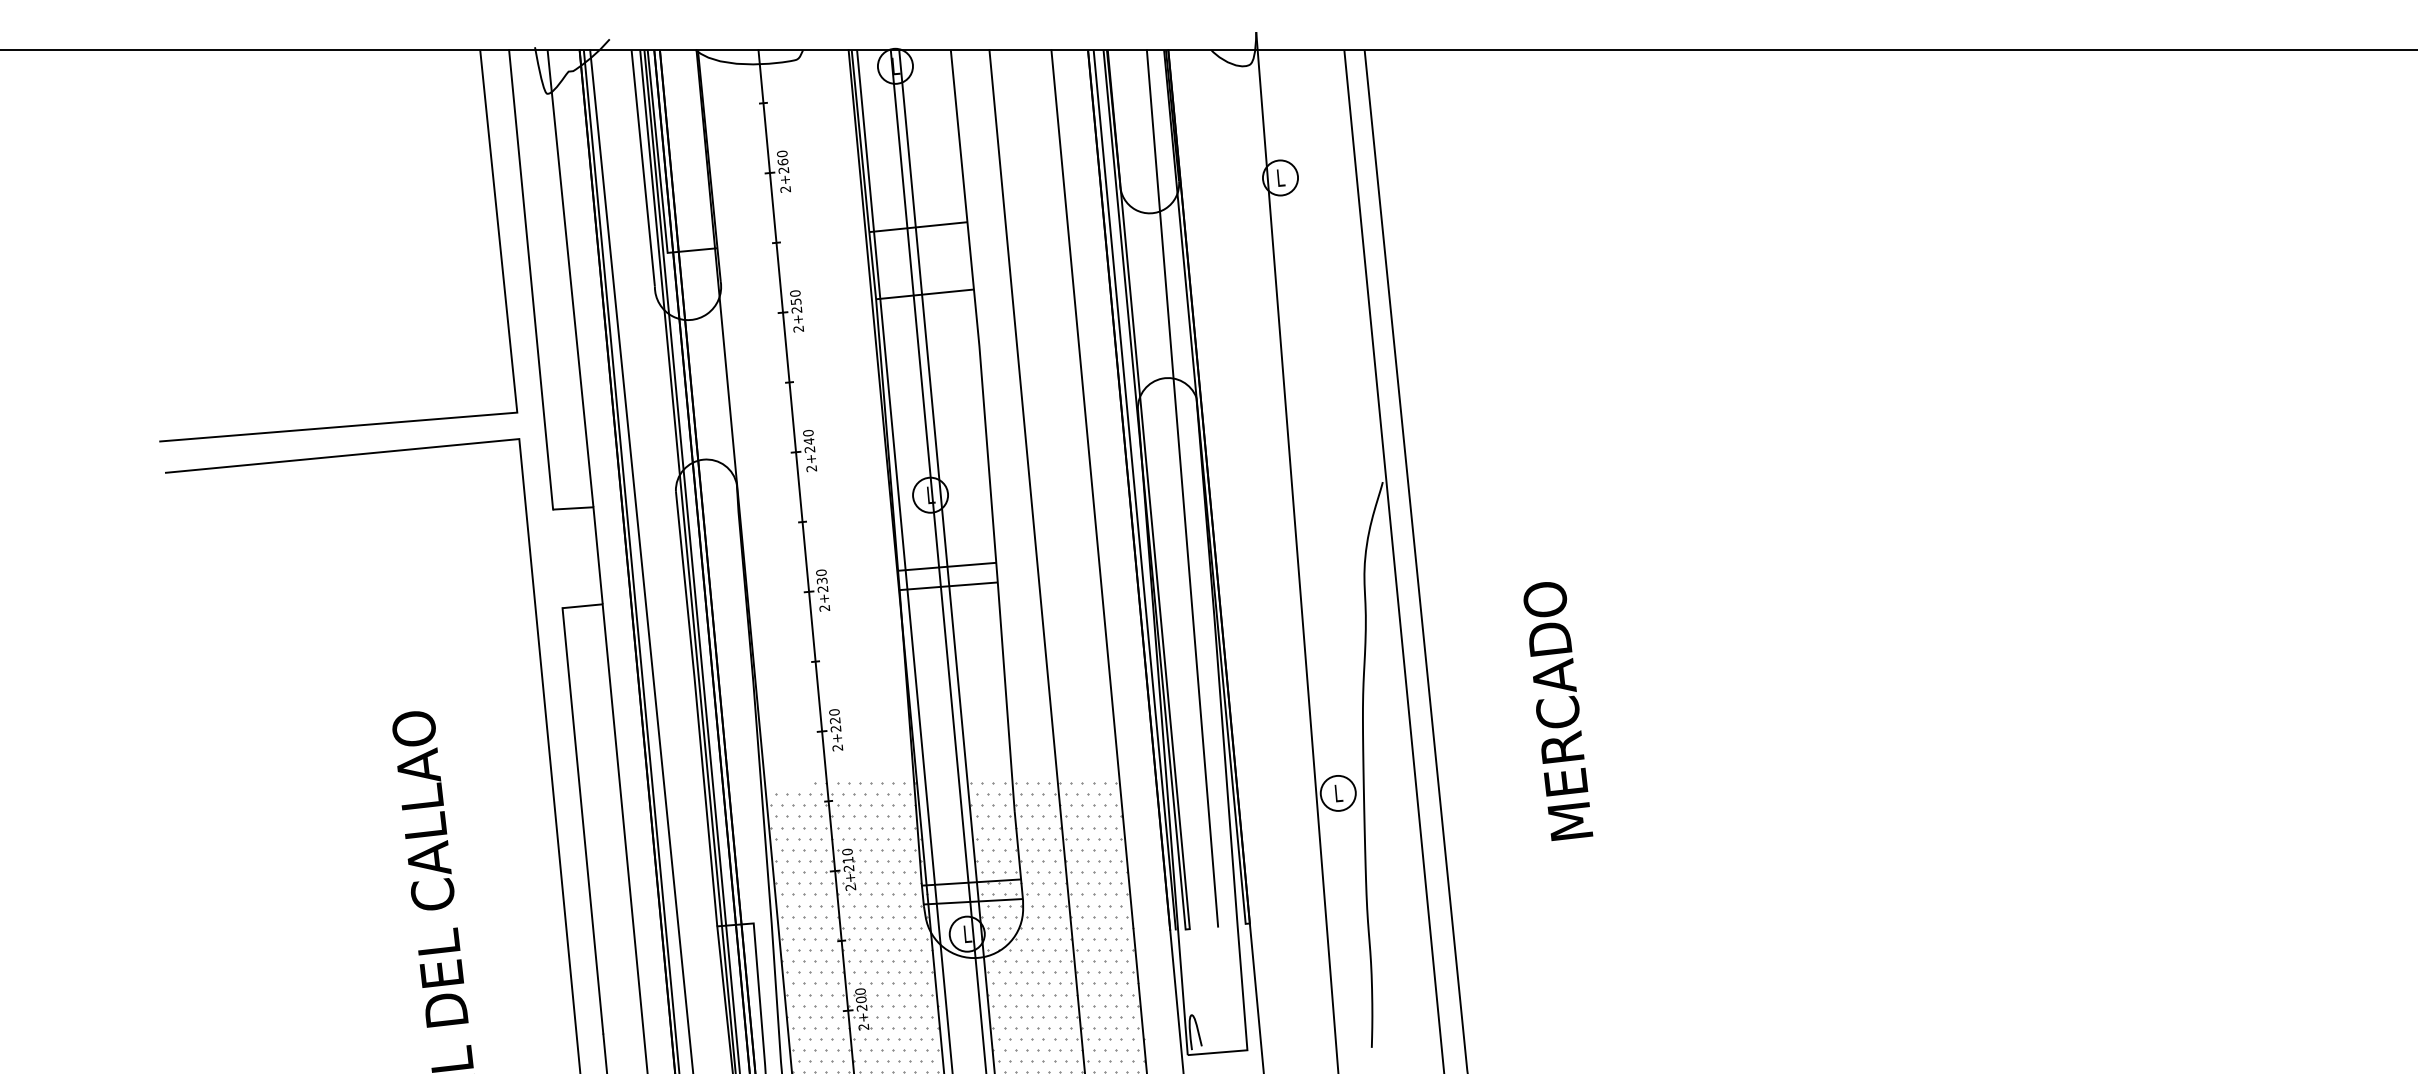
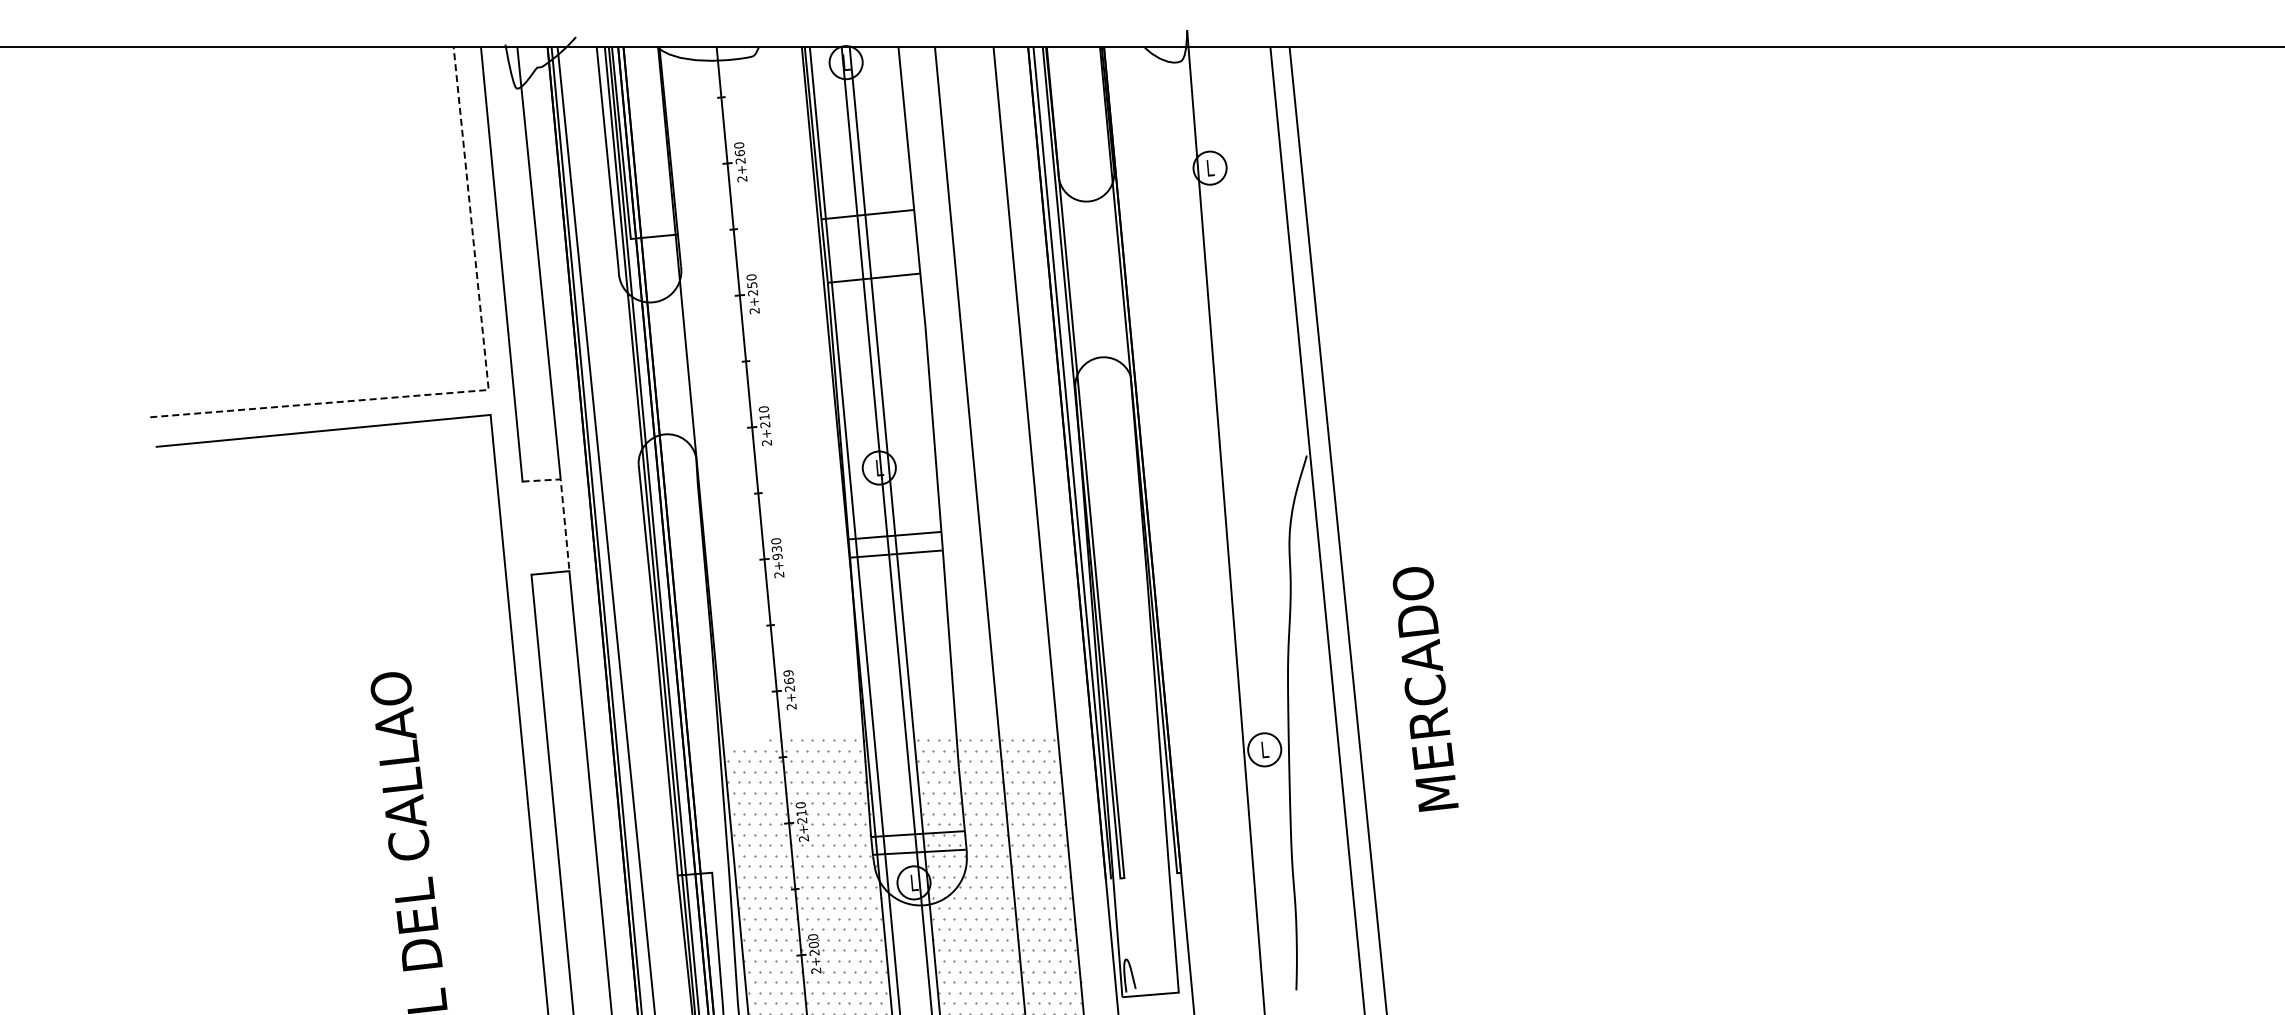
line: (517, 410) -> (488, 387), solid -> dashed
text: (809, 440) -> (764, 416), 2+240 -> 2+210
line: (1182, 488) -> (1117, 461), removed
line: (596, 535) -> (563, 506), solid -> dashed
text: (822, 588) -> (777, 556), 2+230 -> 2+930
text: (1558, 711) -> (1425, 689), moved
text: (835, 716) -> (789, 677), 2+220 -> 2+269

